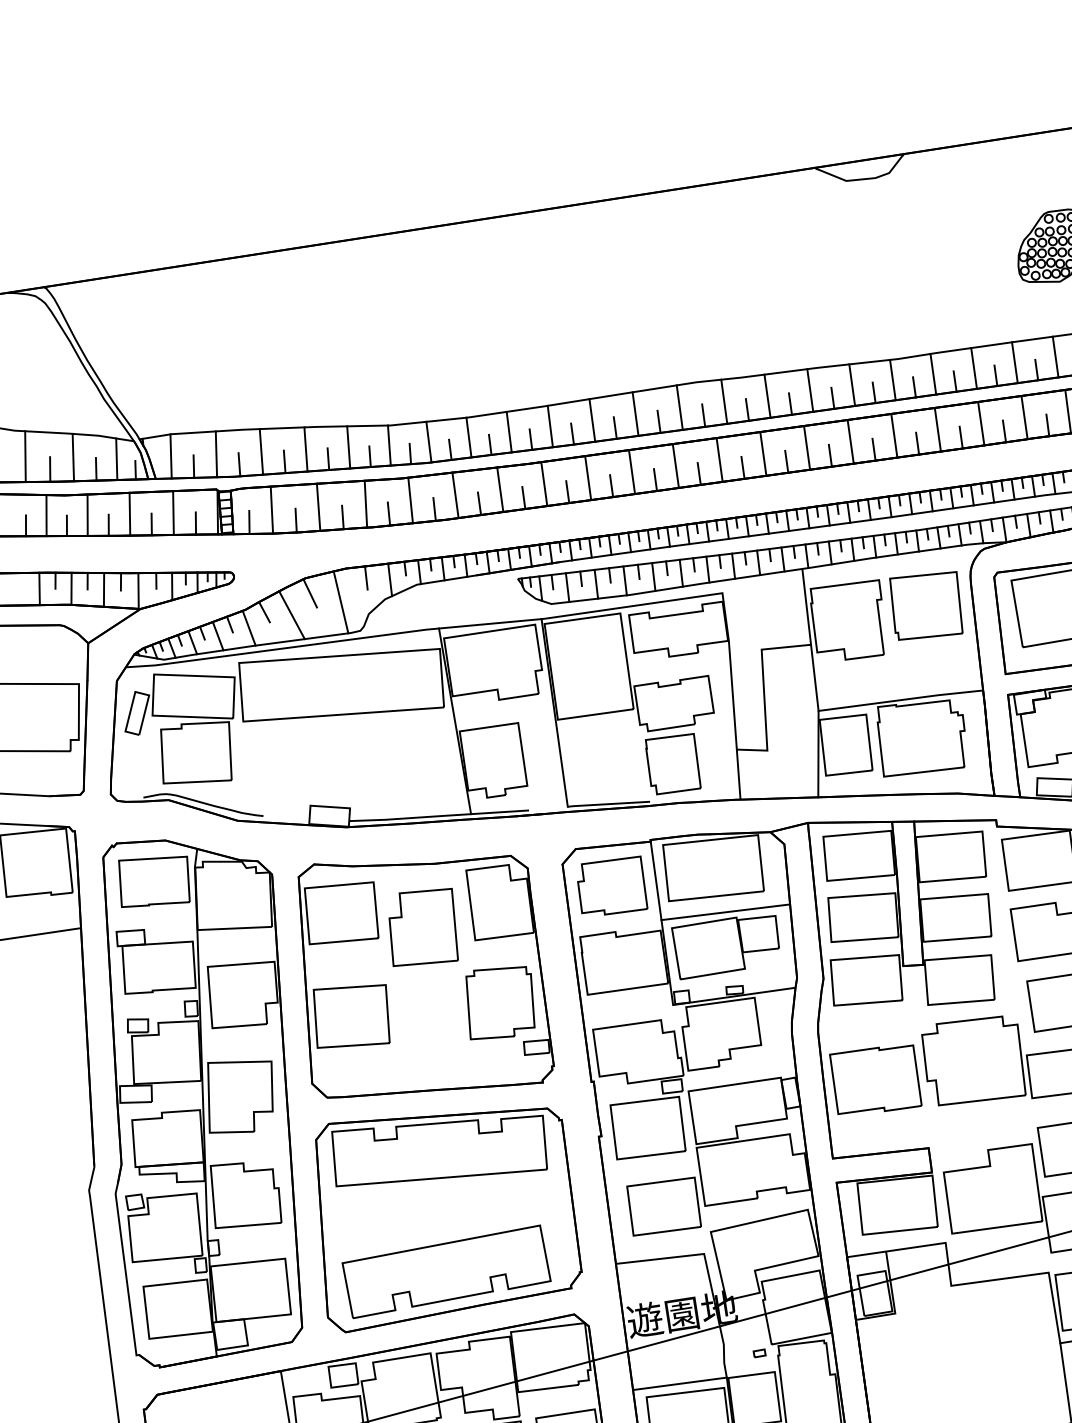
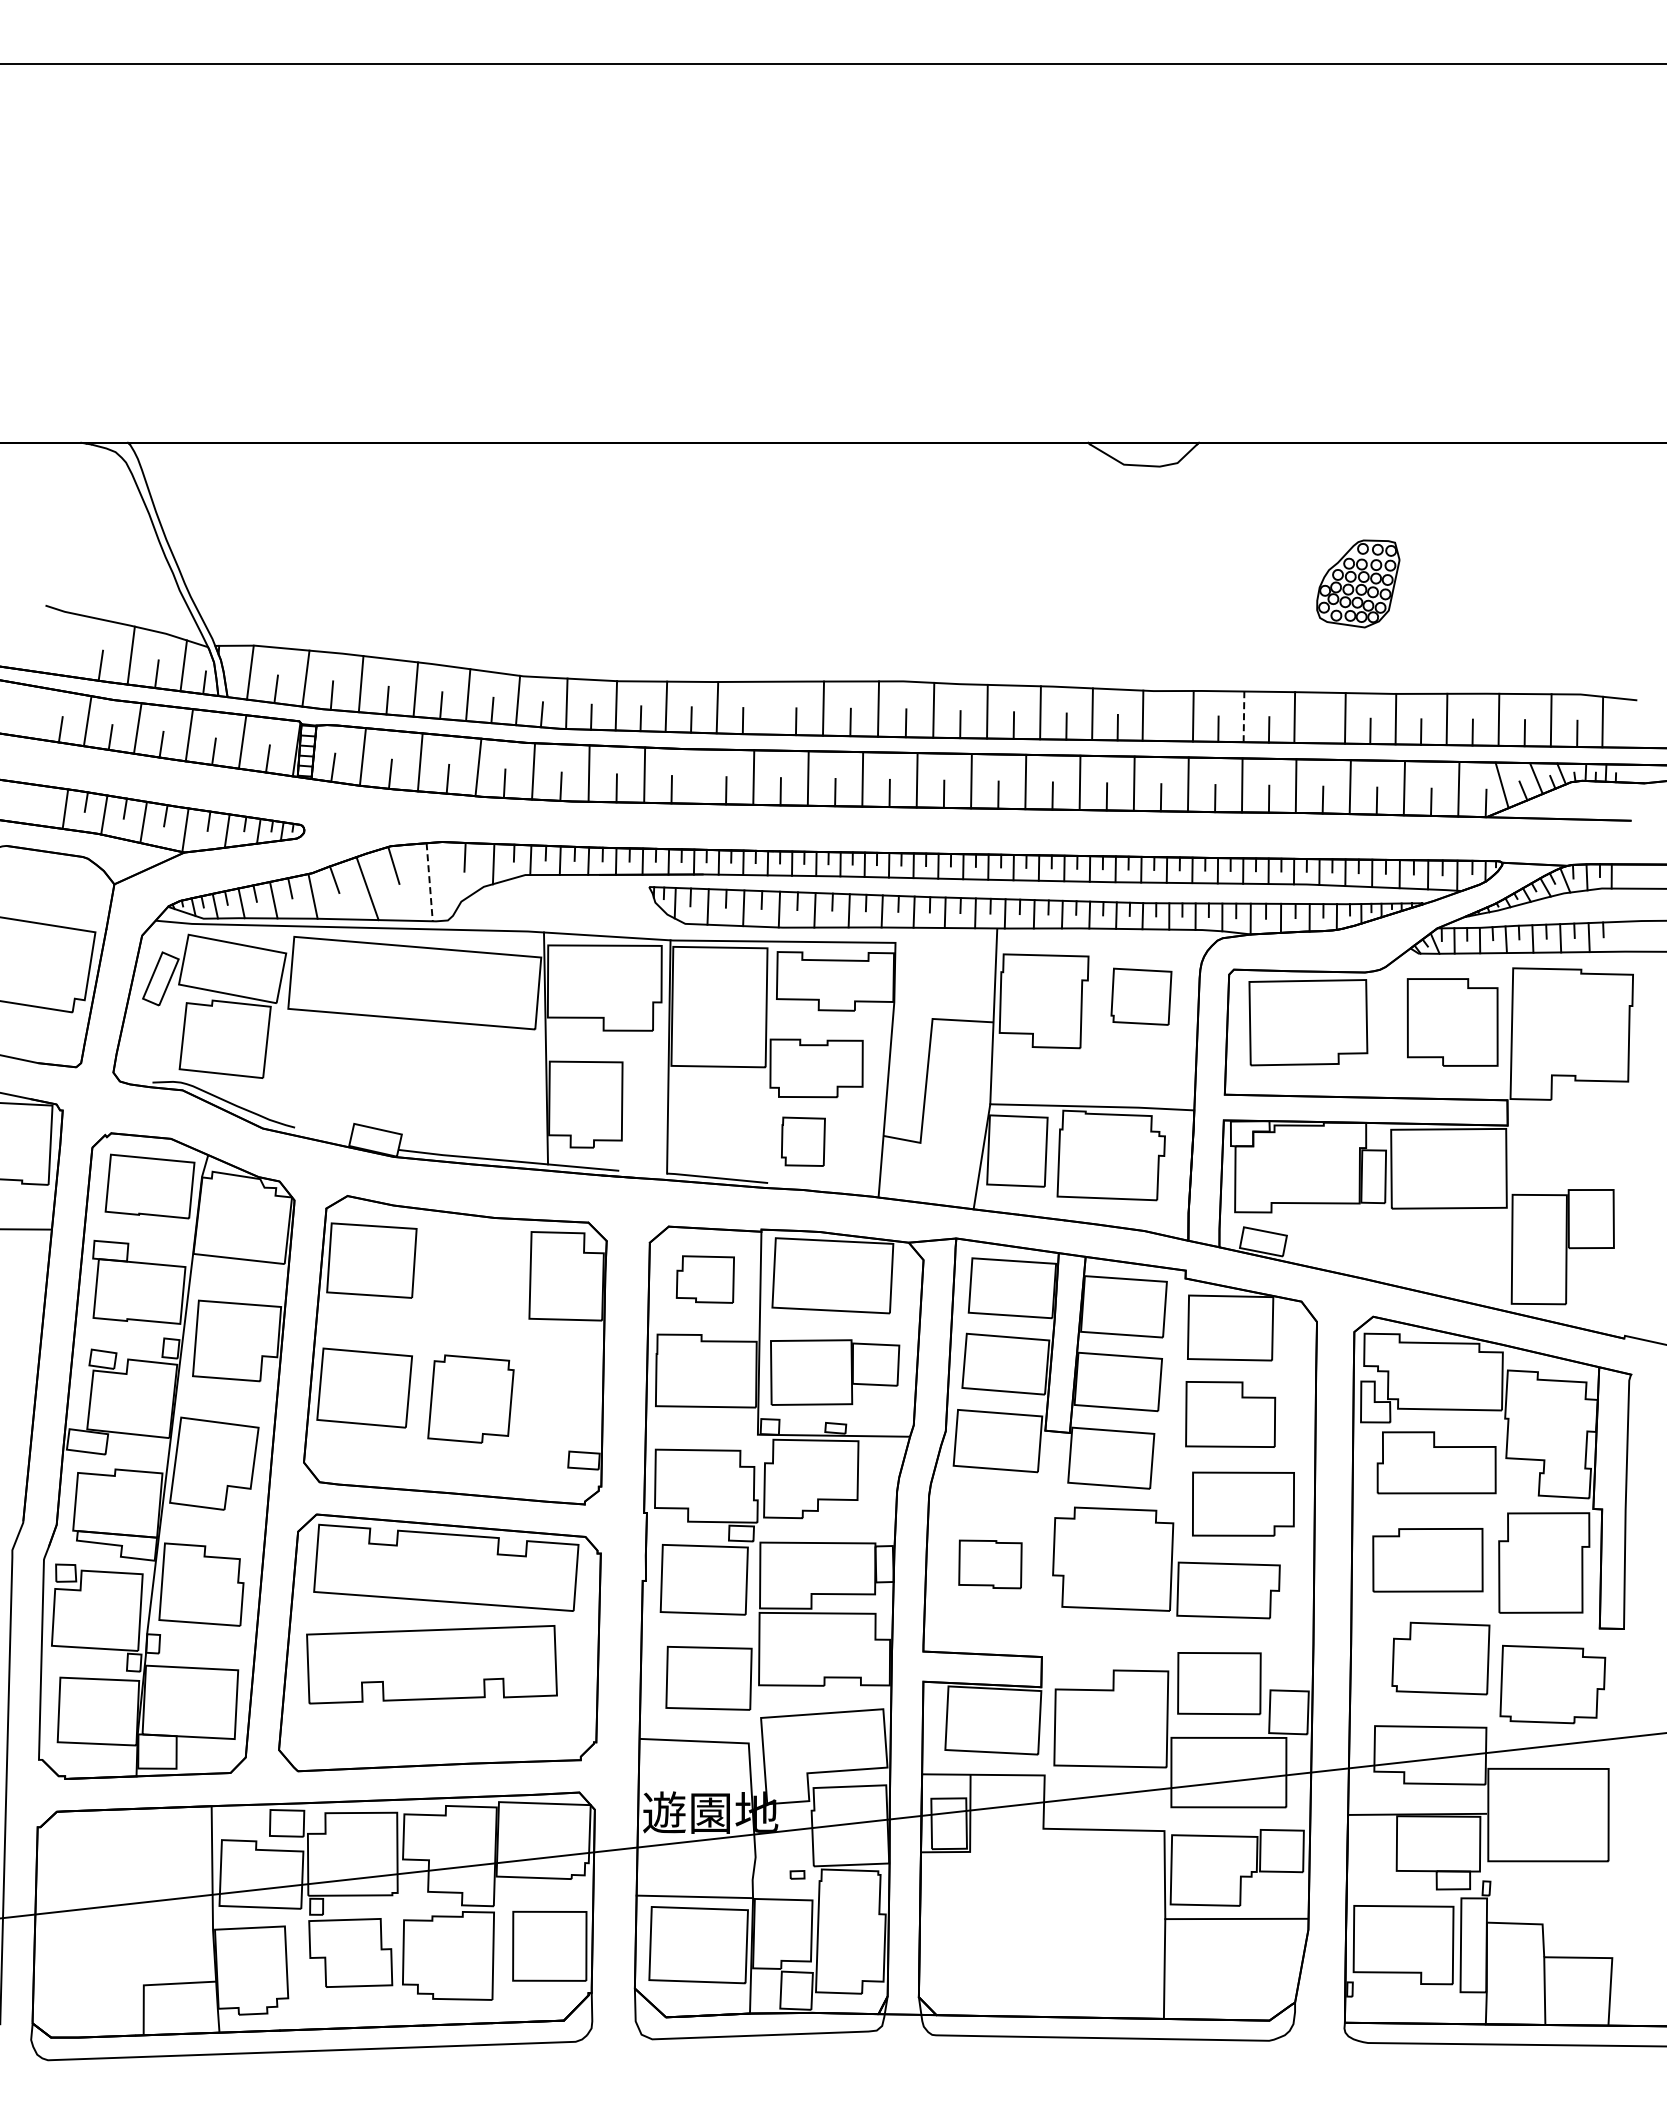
line: (973, 368) -> (1243, 716), solid -> dashed
line: (1036, 370) -> (1319, 730), removed
line: (914, 387) -> (1167, 728), removed
line: (592, 419) -> (769, 707), removed
line: (24, 456) -> (72, 645), removed
line: (543, 484) -> (698, 776), removed
line: (340, 602) -> (429, 882), solid -> dashed
part: (926, 605) -> (1141, 996), size x0.7
part: (673, 764) -> (803, 1141), size x0.7
part: (611, 886) -> (705, 1279), size x0.7
line: (725, 912) -> (839, 1331), removed
part: (422, 927) -> (467, 1293), removed
part: (499, 1002) -> (470, 1398), moved
part: (875, 1080) -> (990, 1564), size x0.6
part: (446, 1271) -> (431, 1664), moved

